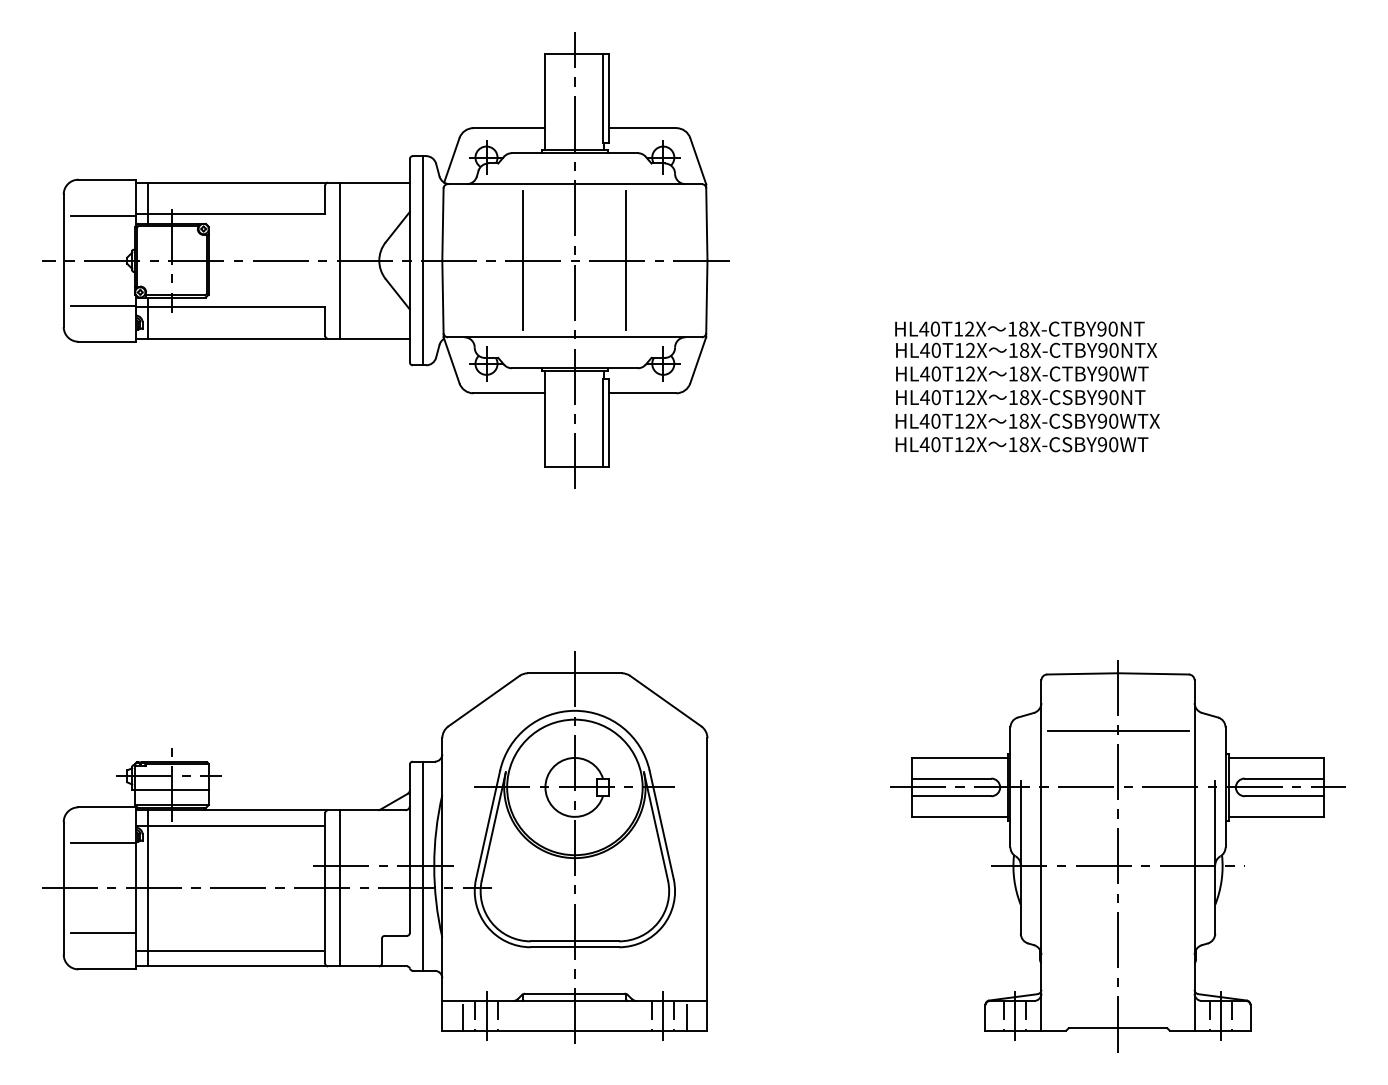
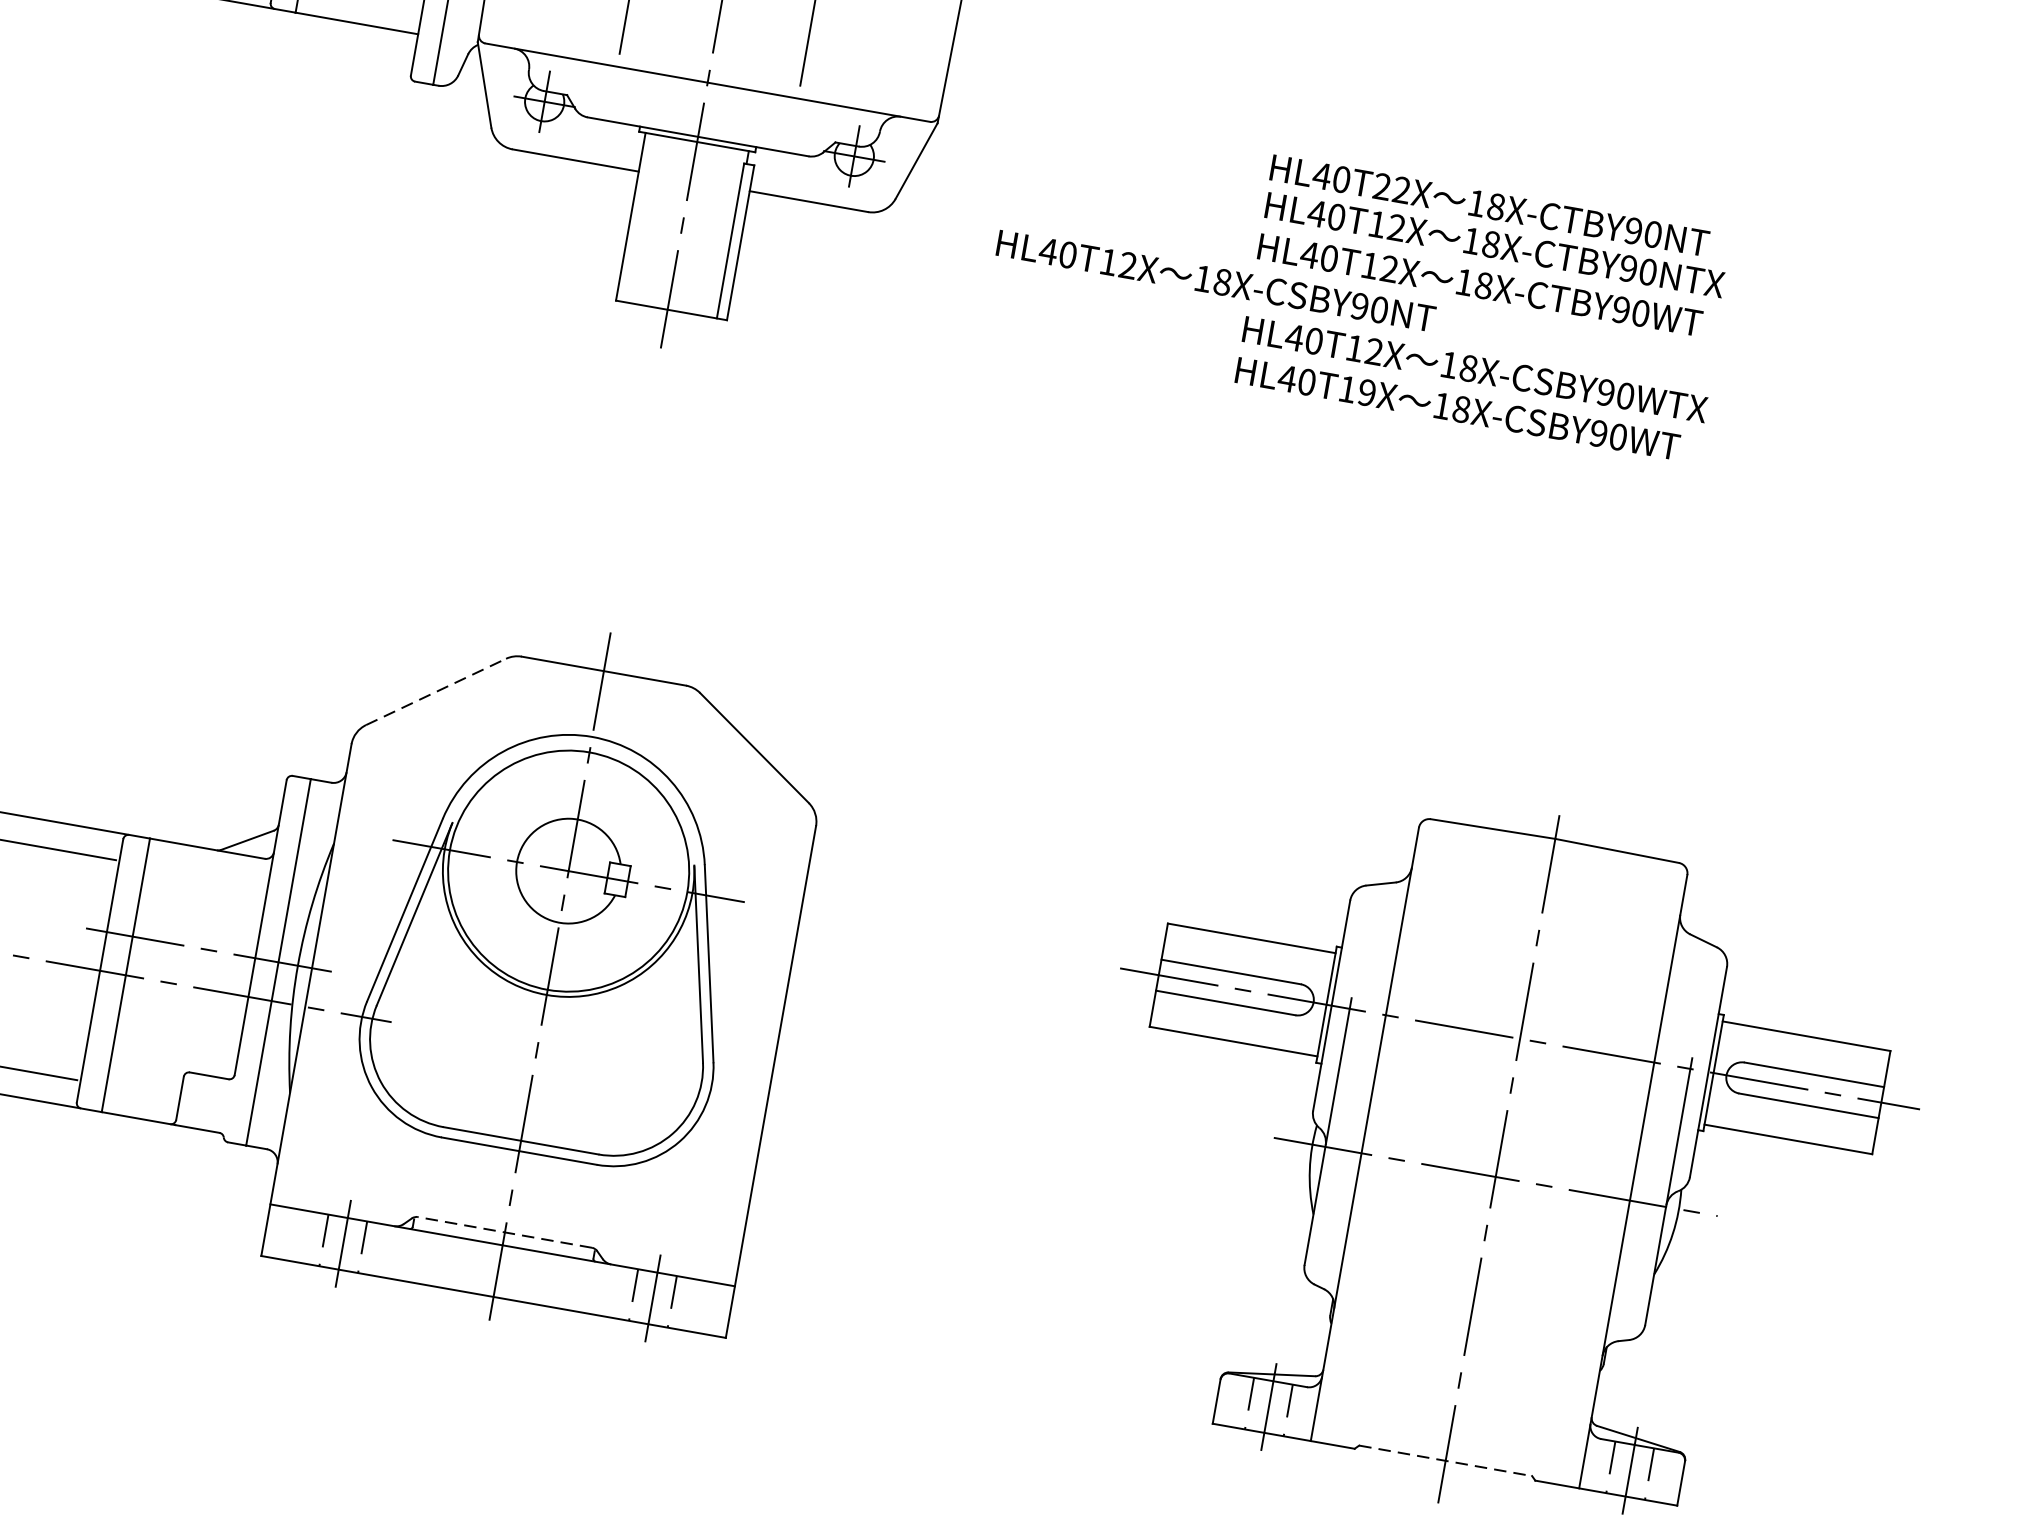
text: (958, 328) -> (1382, 185), HL40T12X -> HL40T22X
text: (1020, 397) -> (1215, 280), moved
text: (969, 444) -> (1365, 392), HL40T12X -> HL40T19X
line: (484, 701) -> (436, 692), solid -> dashed
line: (1118, 730) -> (1538, 939), removed
line: (574, 993) -> (504, 1232), solid -> dashed
line: (462, 1017) -> (300, 1239), removed
line: (686, 1017) -> (693, 1308), removed
line: (1118, 1028) -> (1446, 1461), solid -> dashed

